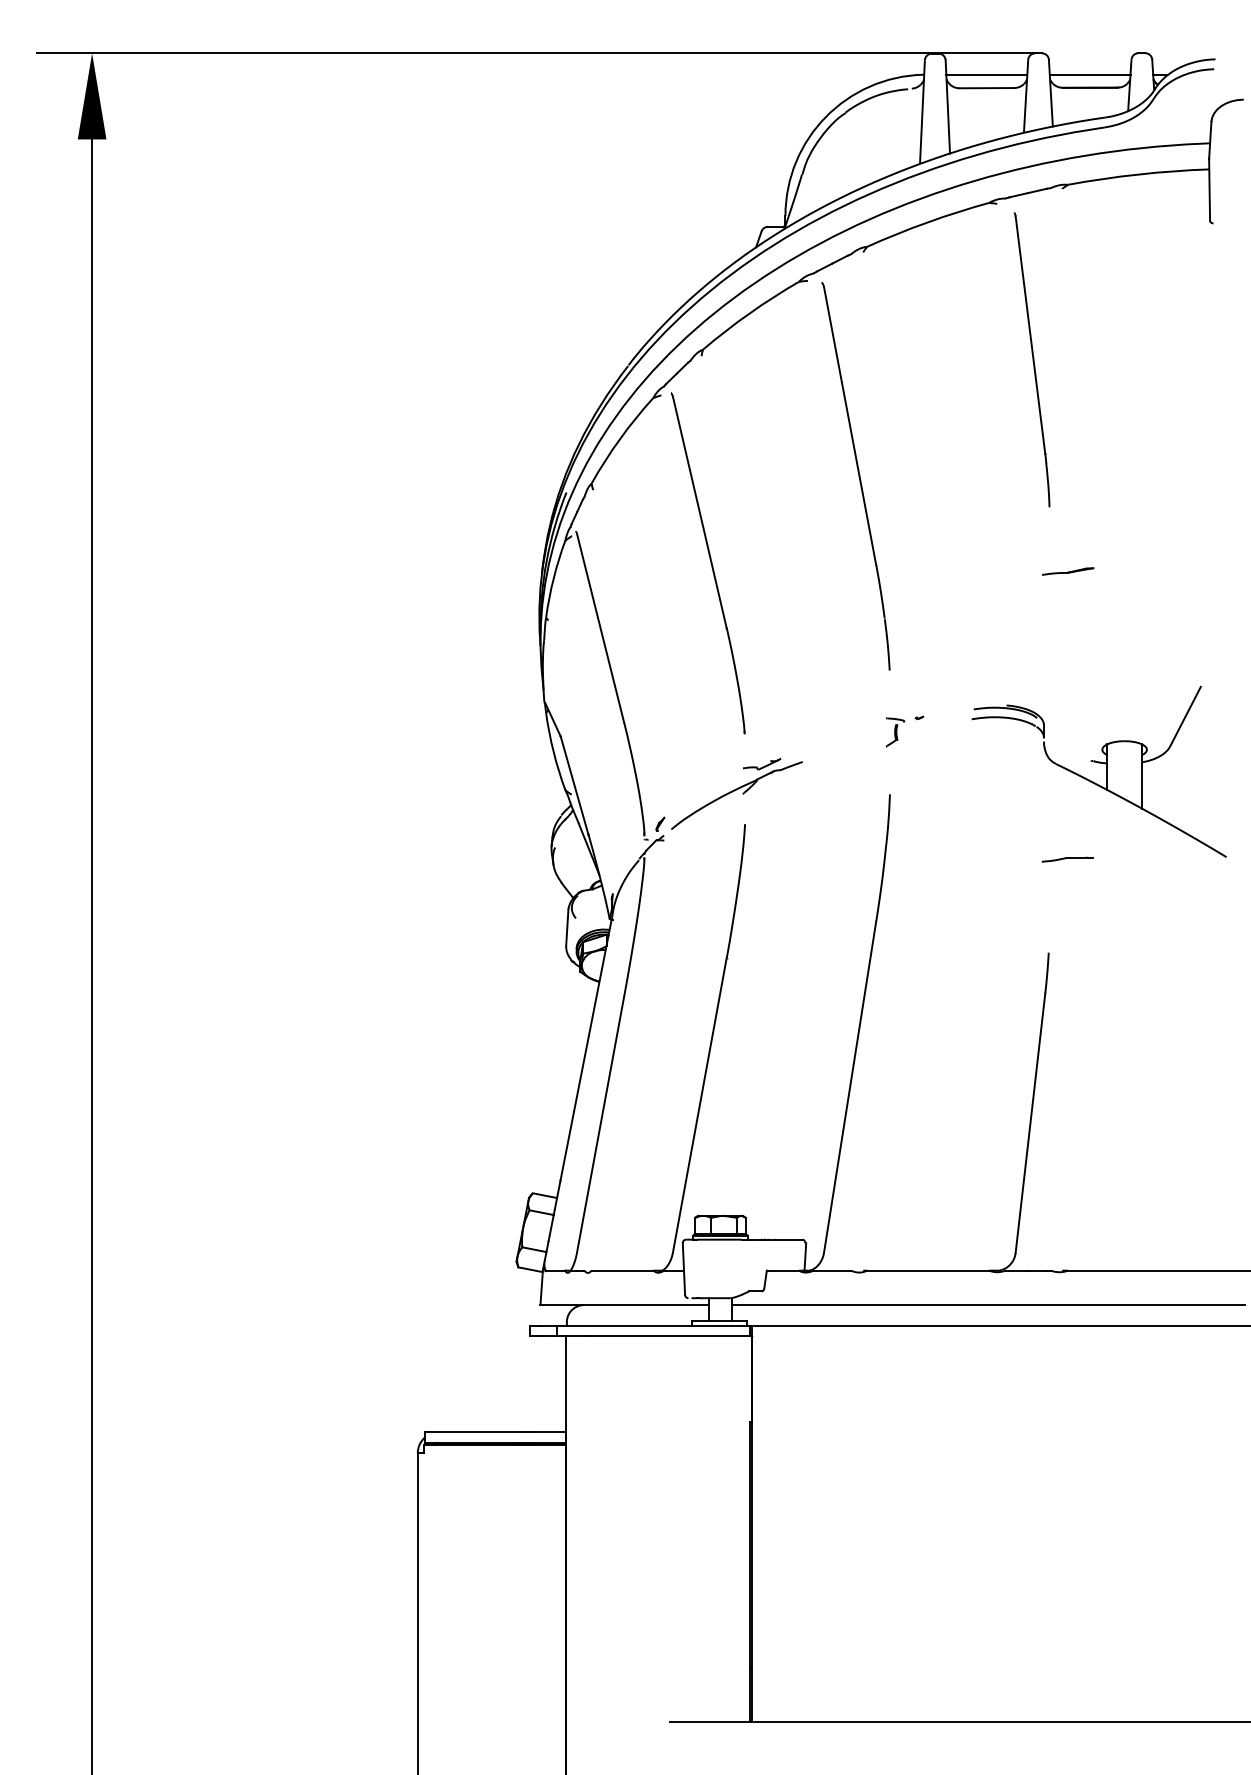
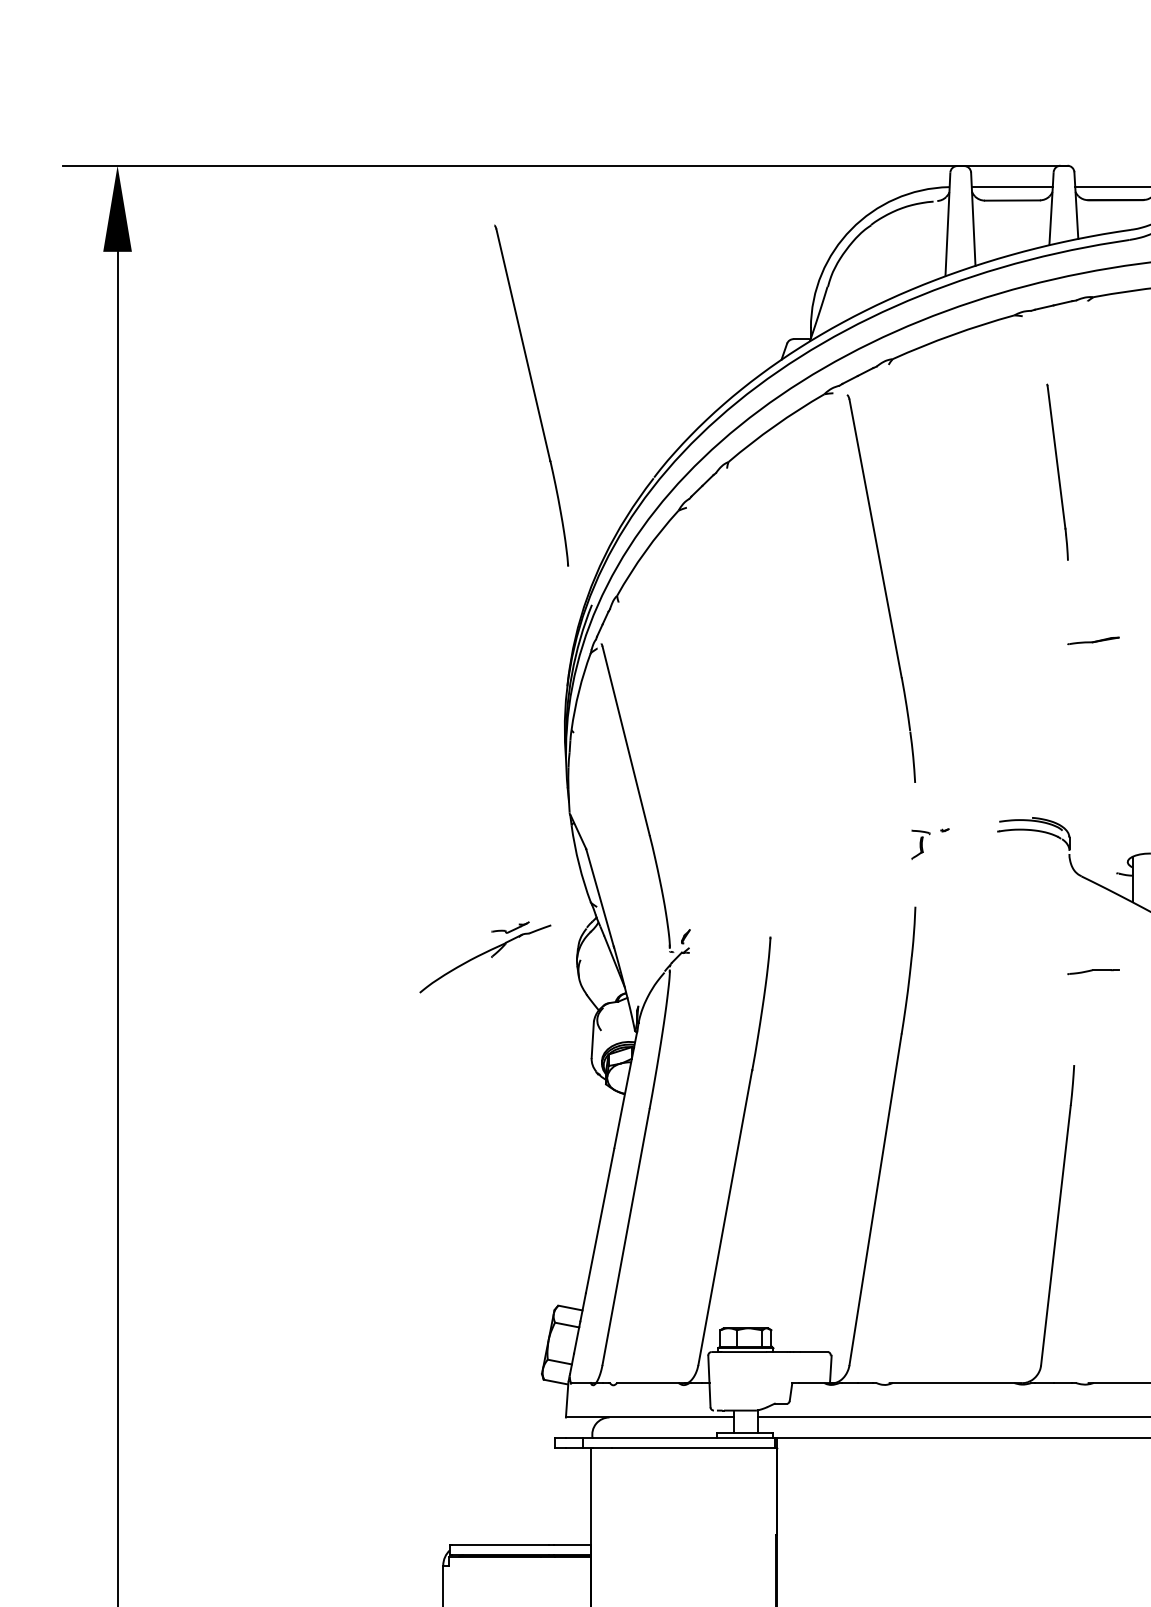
part: (1031, 359) -> (1056, 471), size x0.6
part: (707, 563) -> (530, 395), moved
part: (1067, 571) -> (1092, 640), moved
part: (736, 793) -> (484, 956), moved

